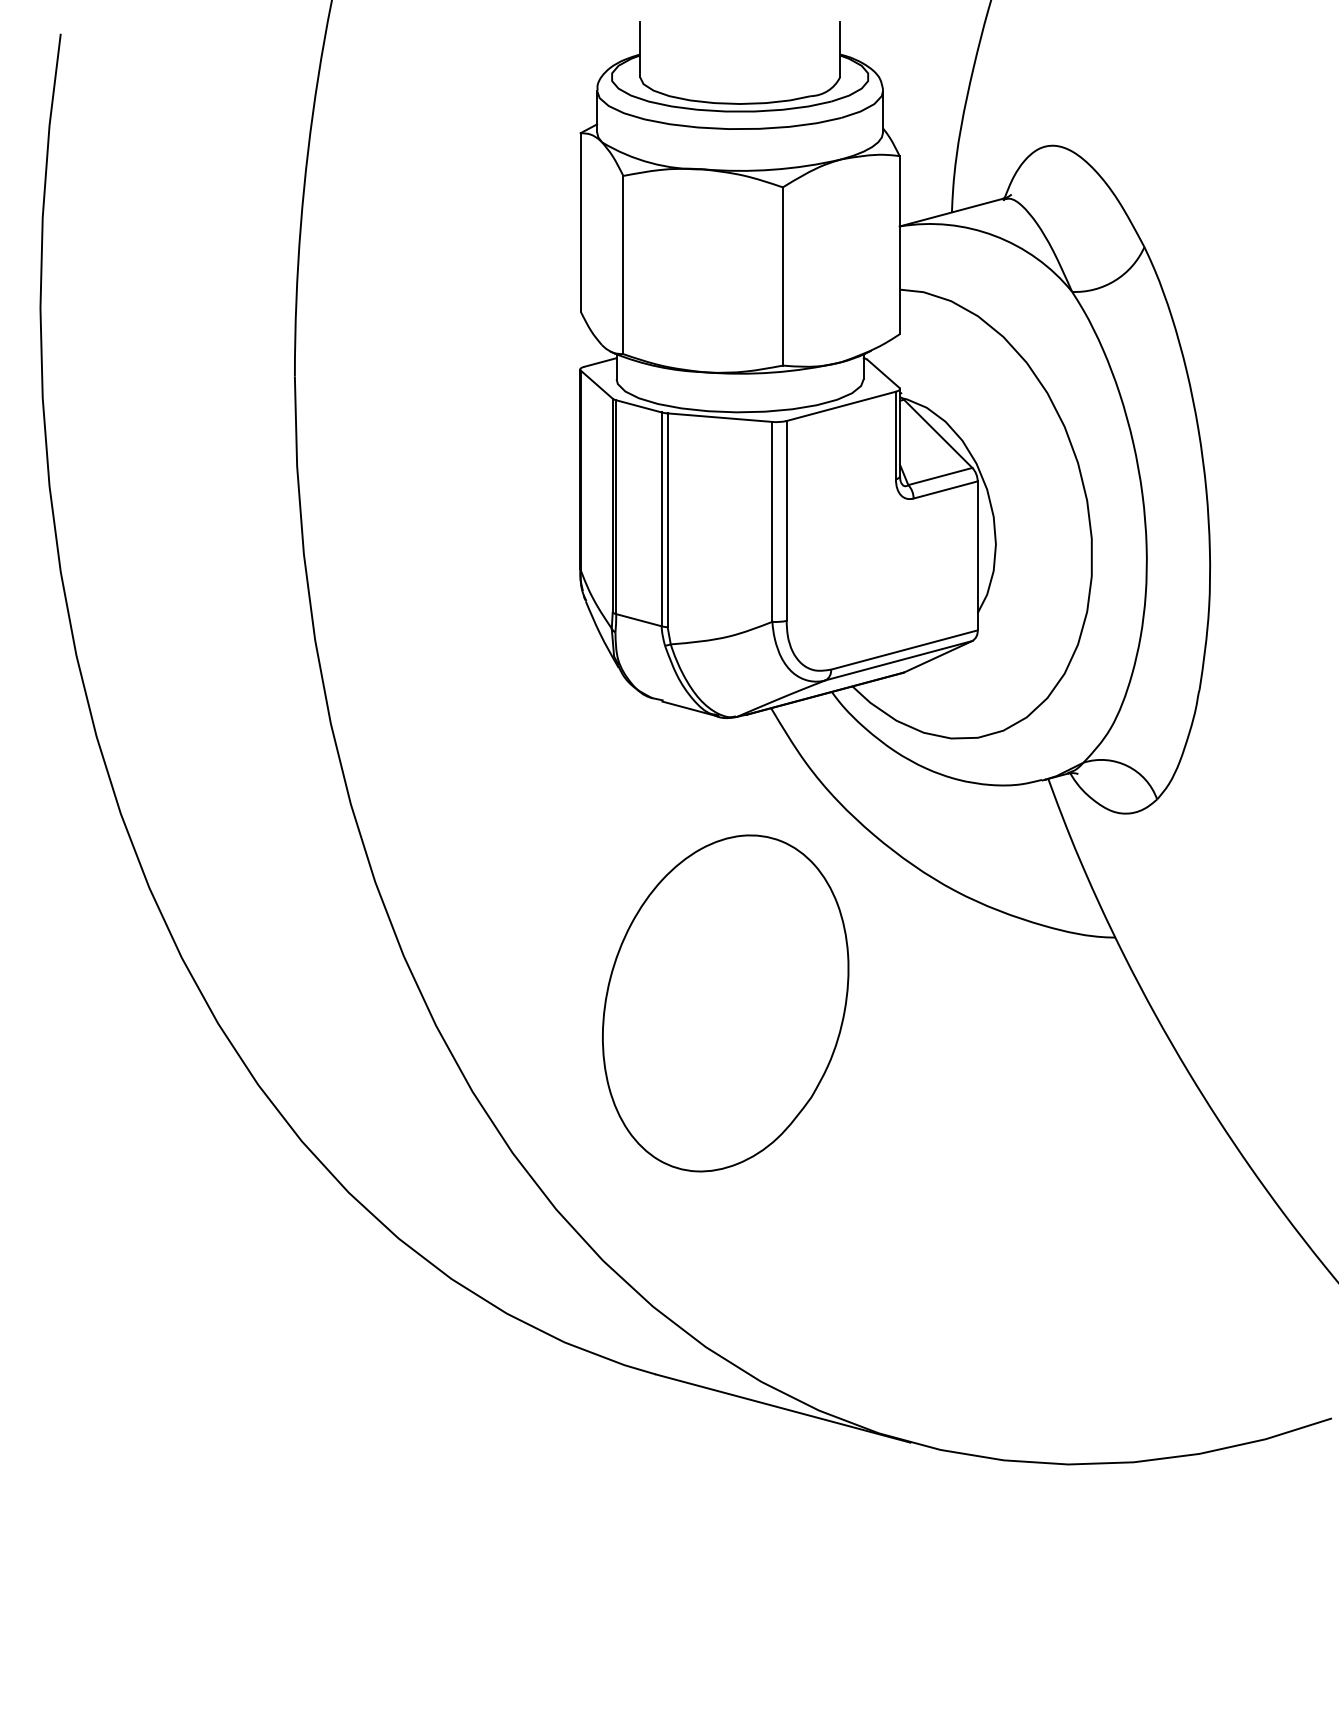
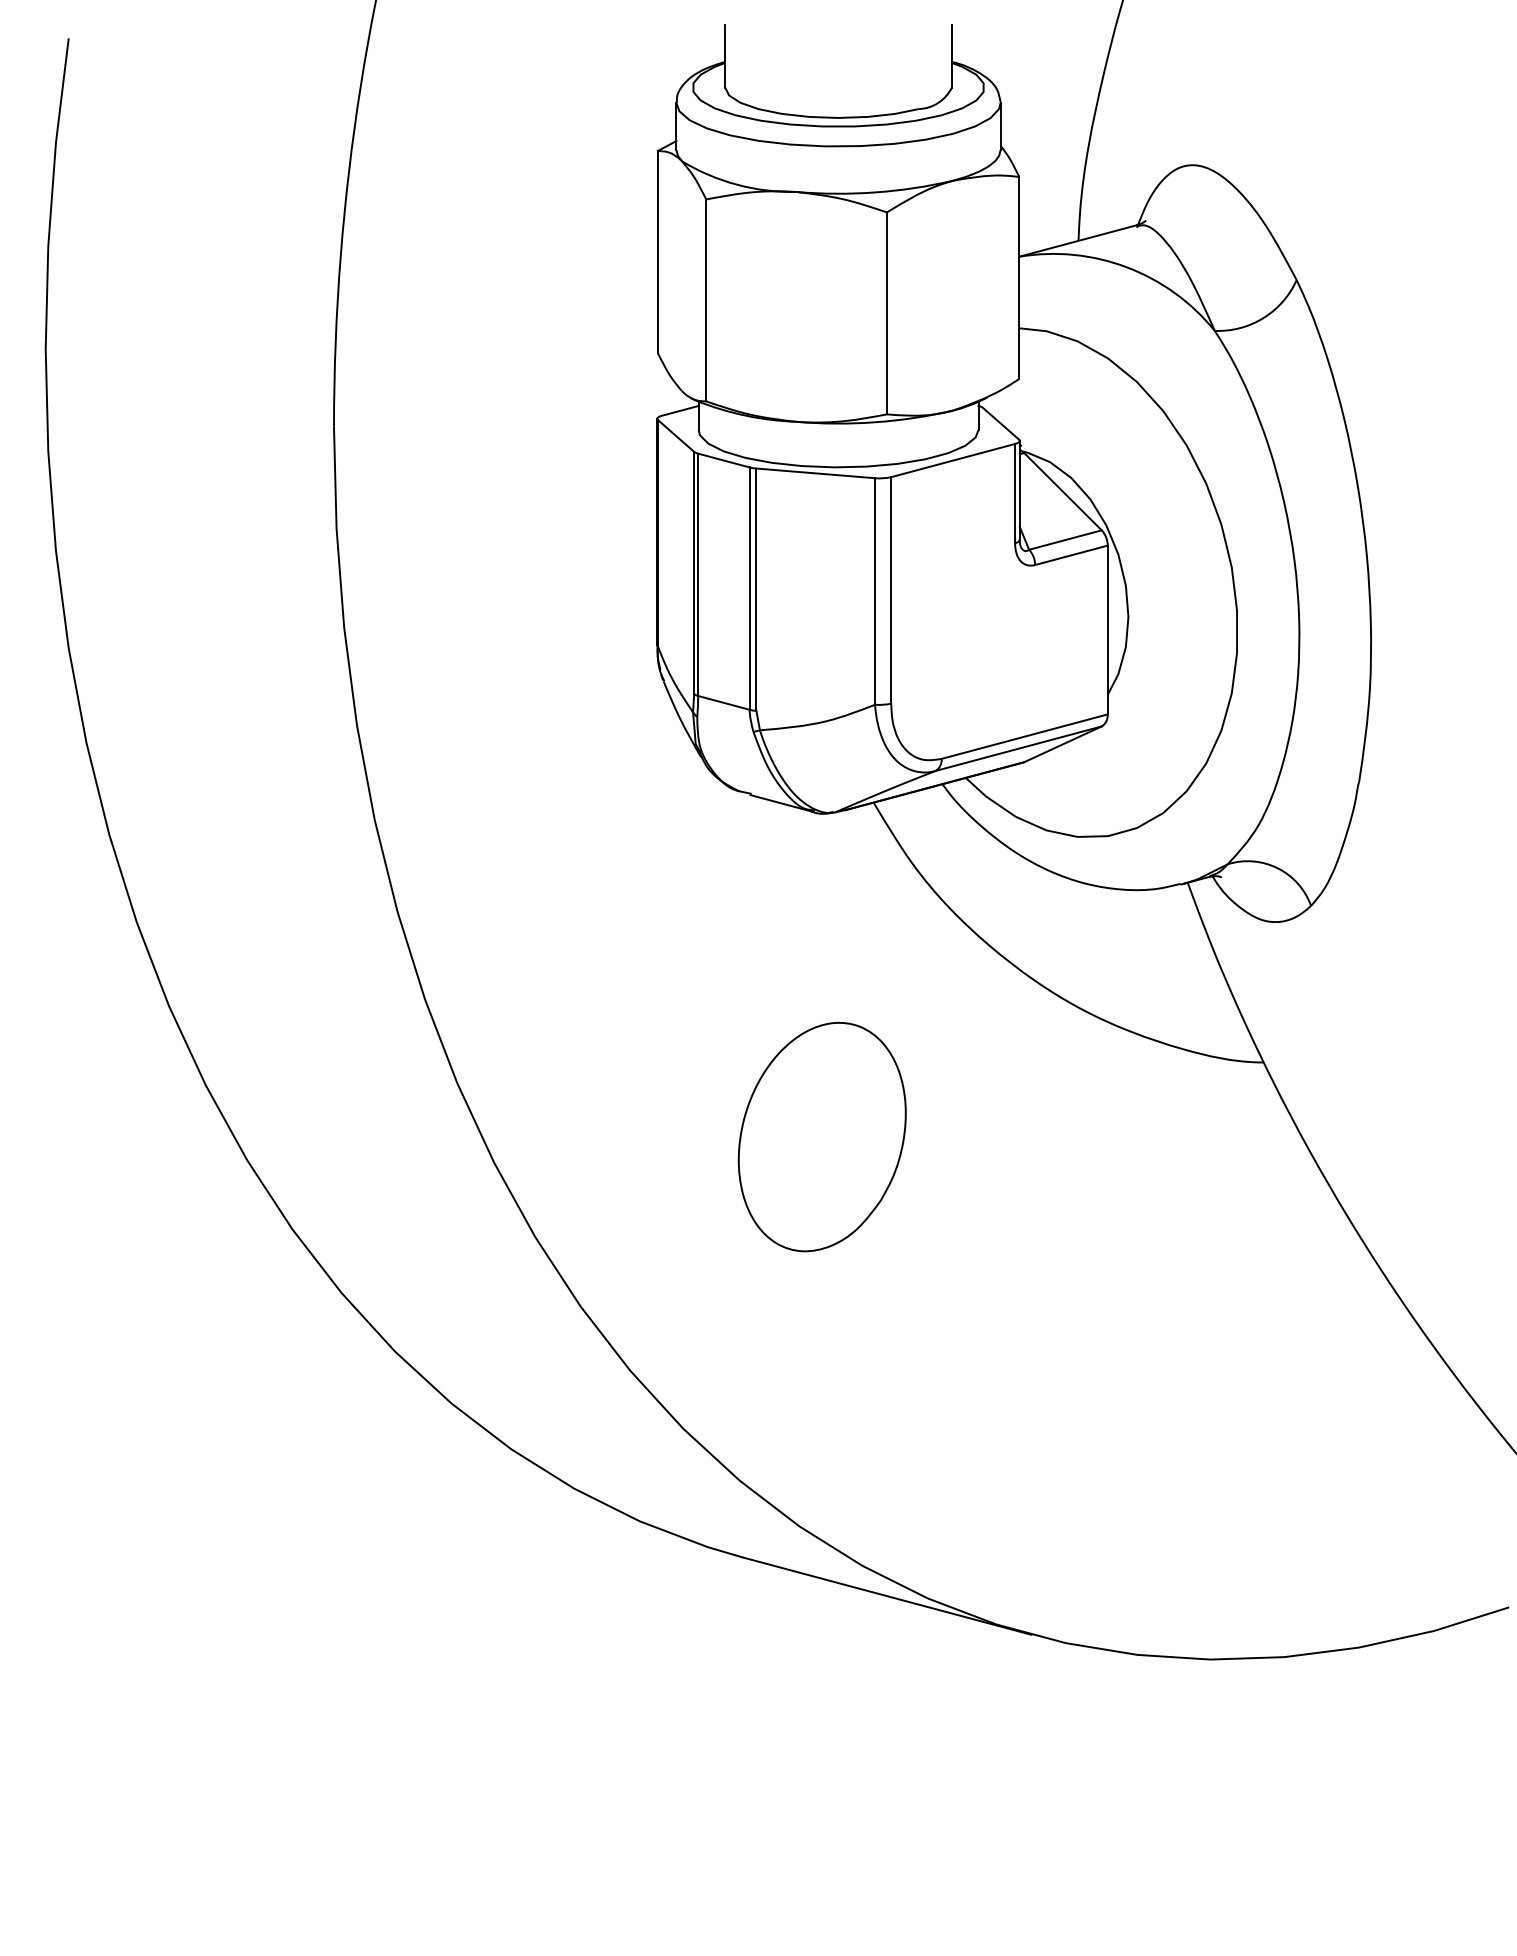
part: (725, 1002) -> (822, 1136), size x0.6

